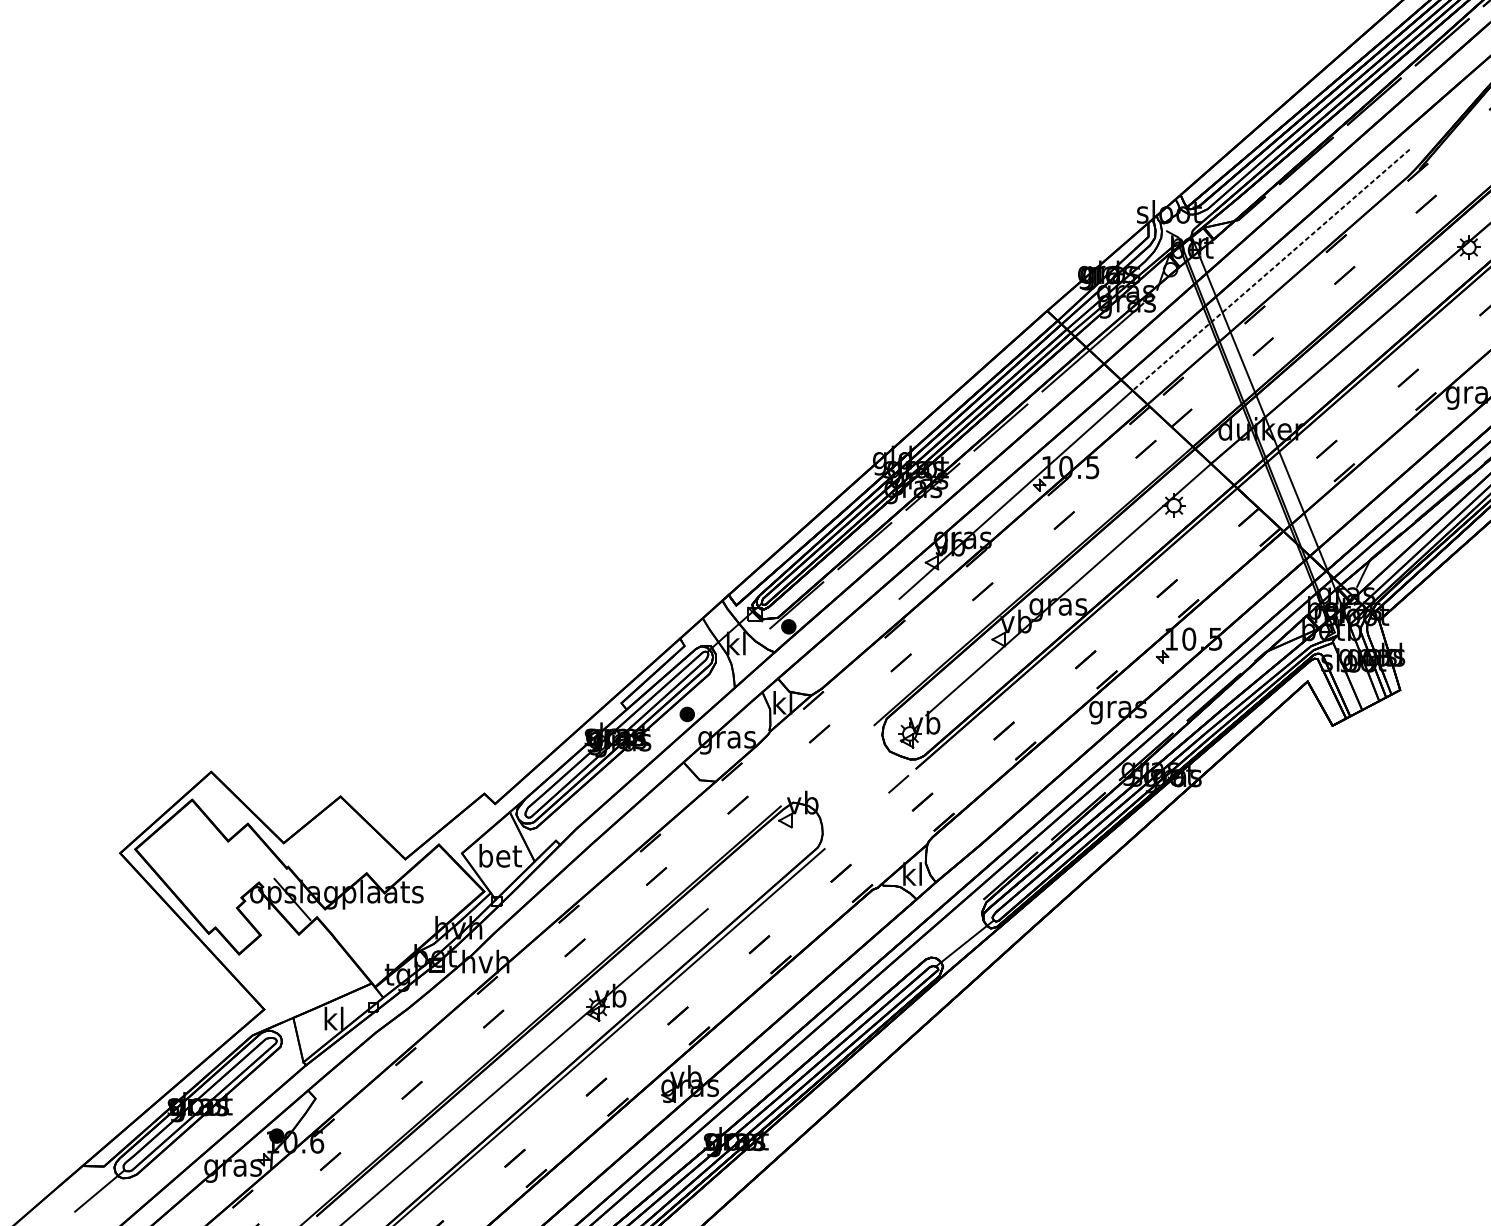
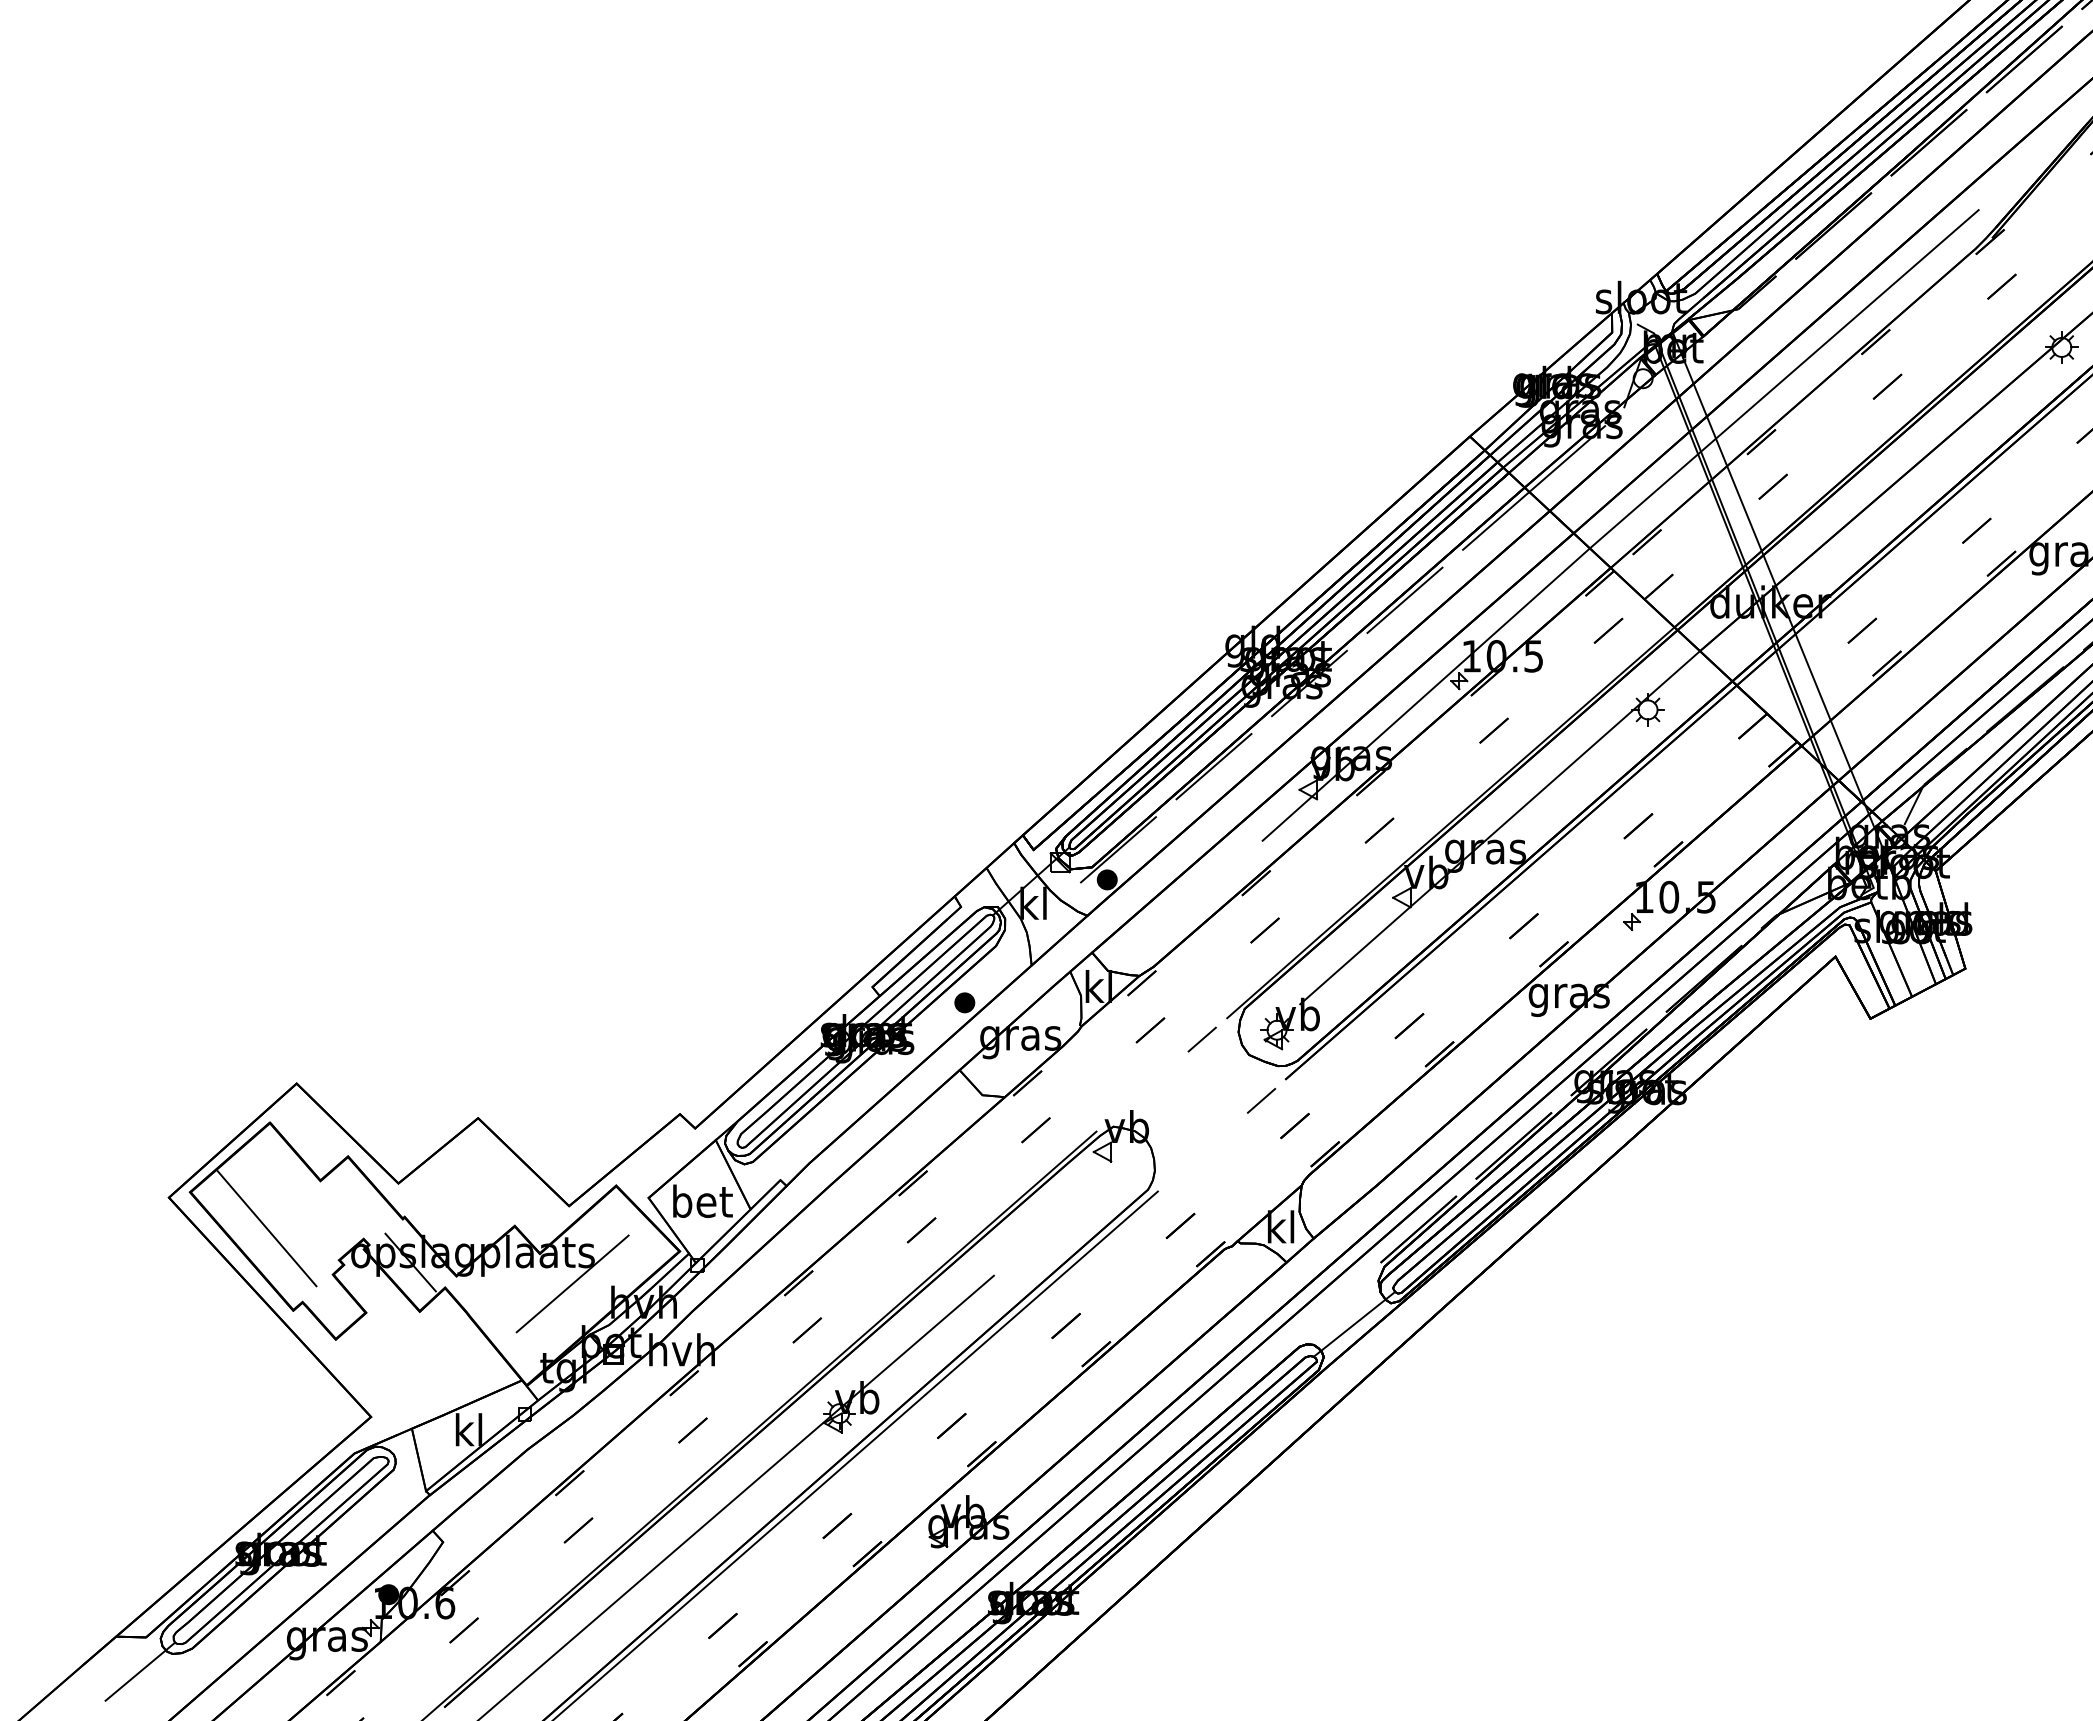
line: (1271, 270) -> (1784, 379), dashed -> solid
line: (855, 740) -> (1201, 1039), added
line: (189, 875) -> (266, 1228), added
line: (407, 914) -> (572, 1283), added

